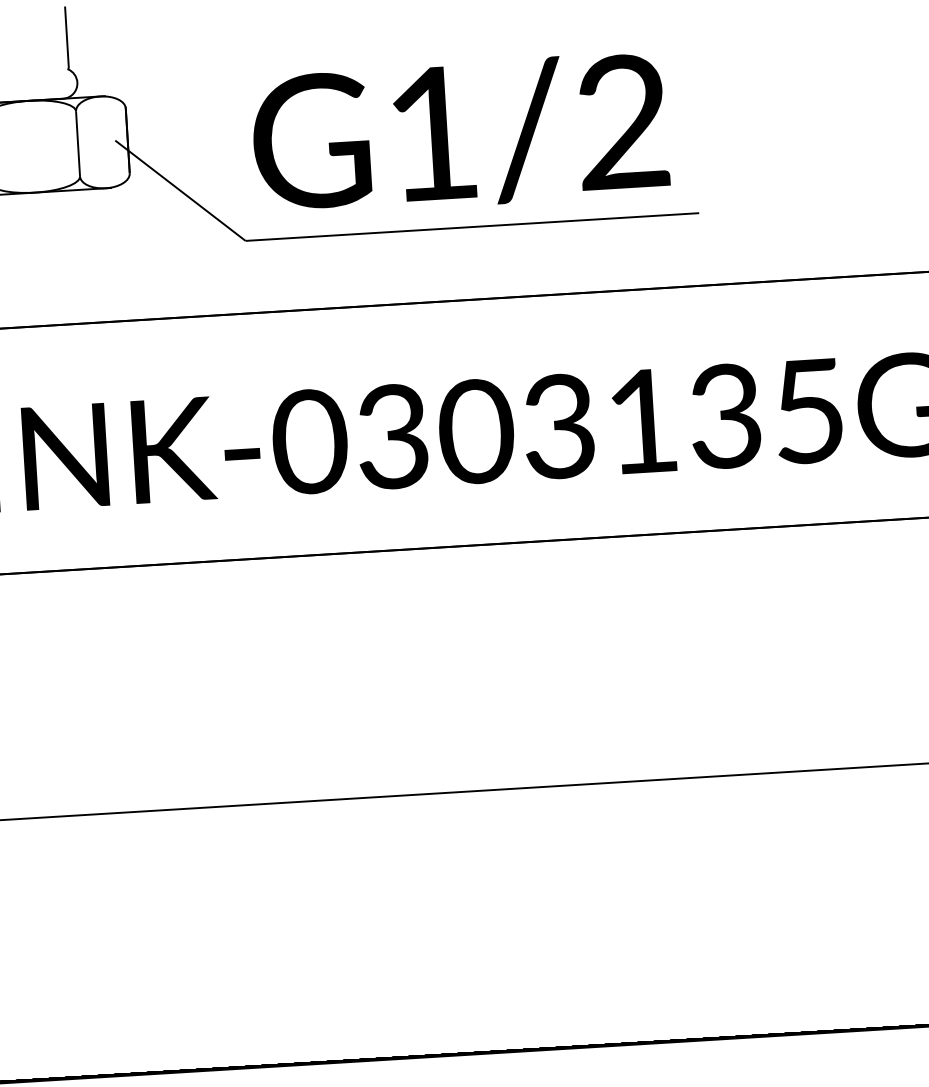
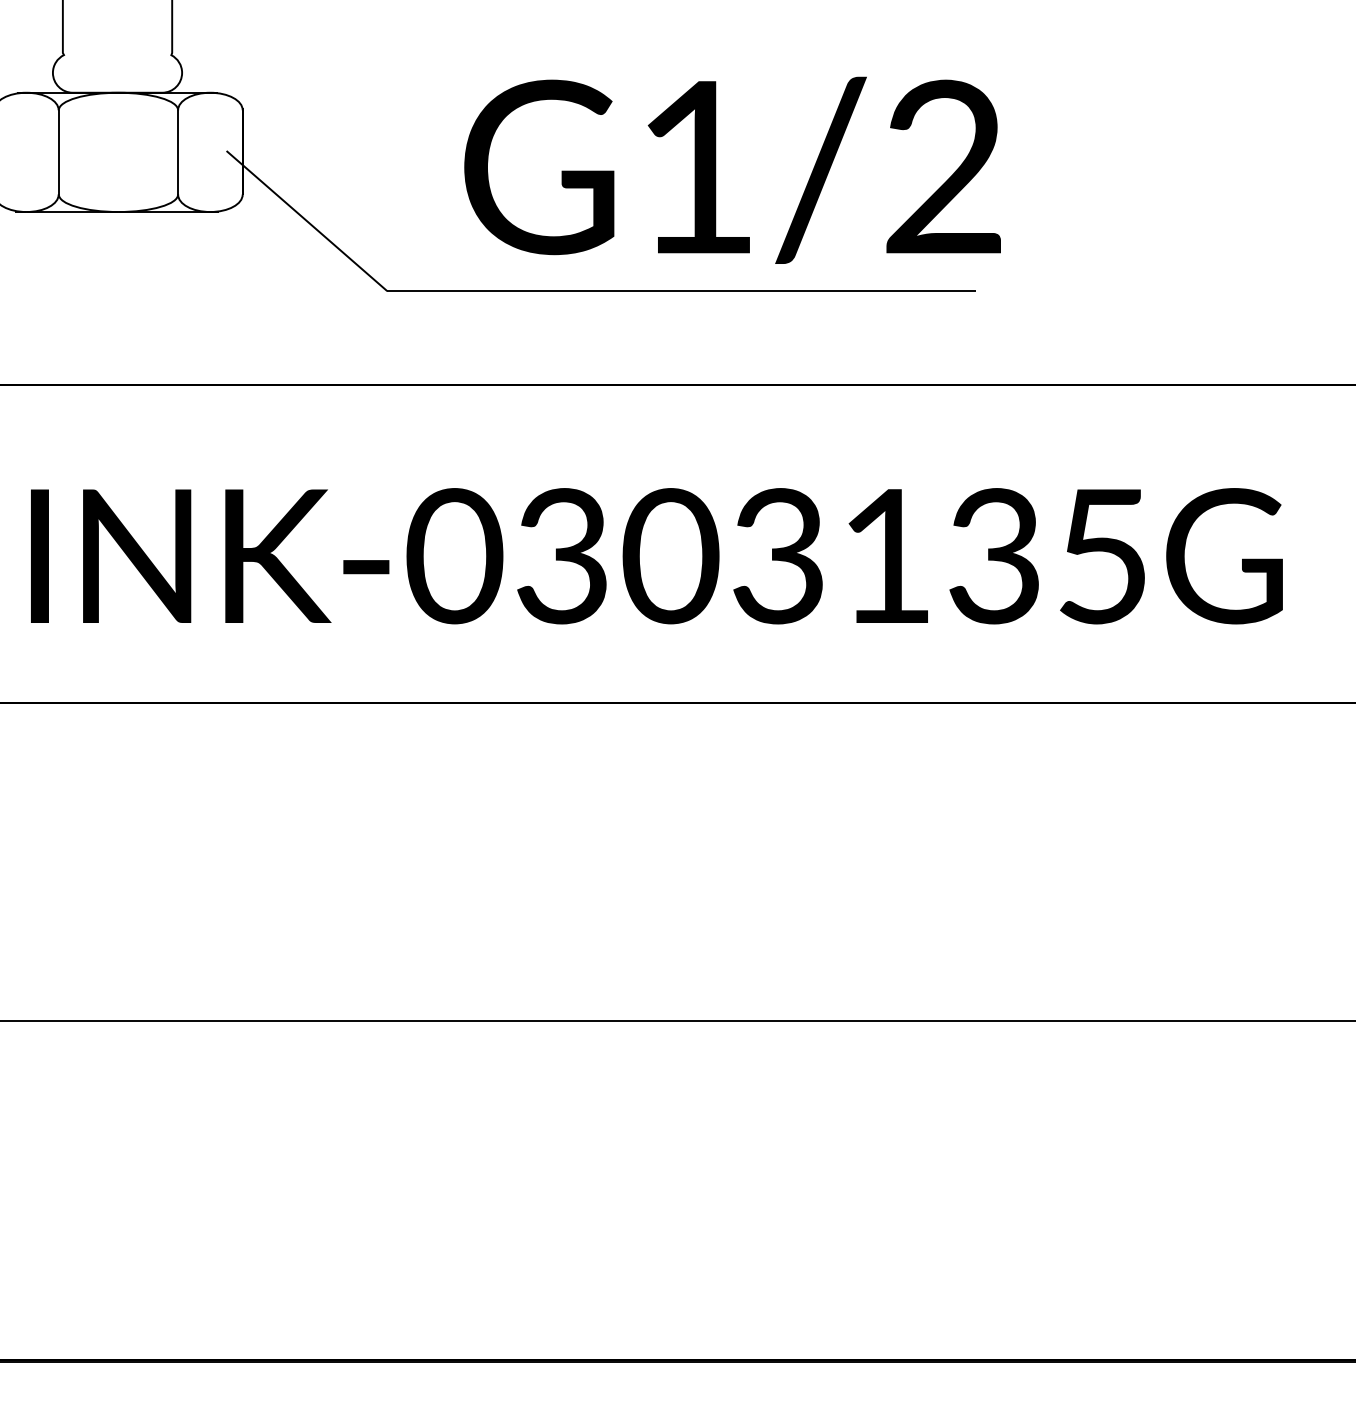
text: (460, 133) -> (732, 169), moved

